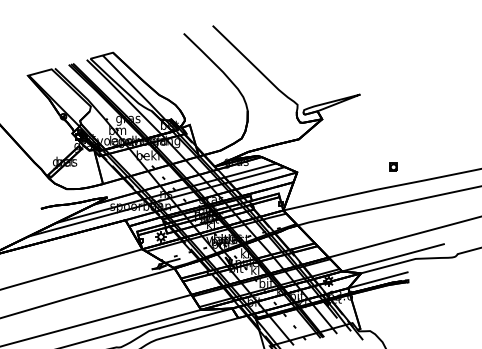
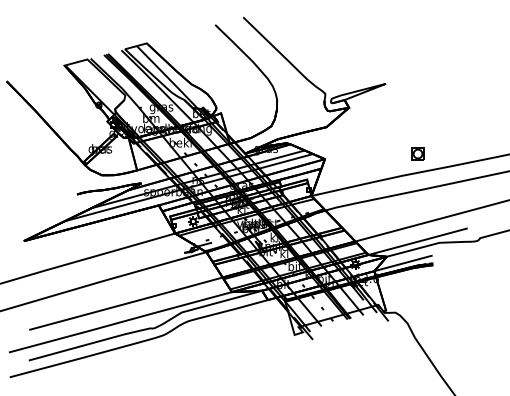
part: (393, 167) -> (418, 154), size x1.6

